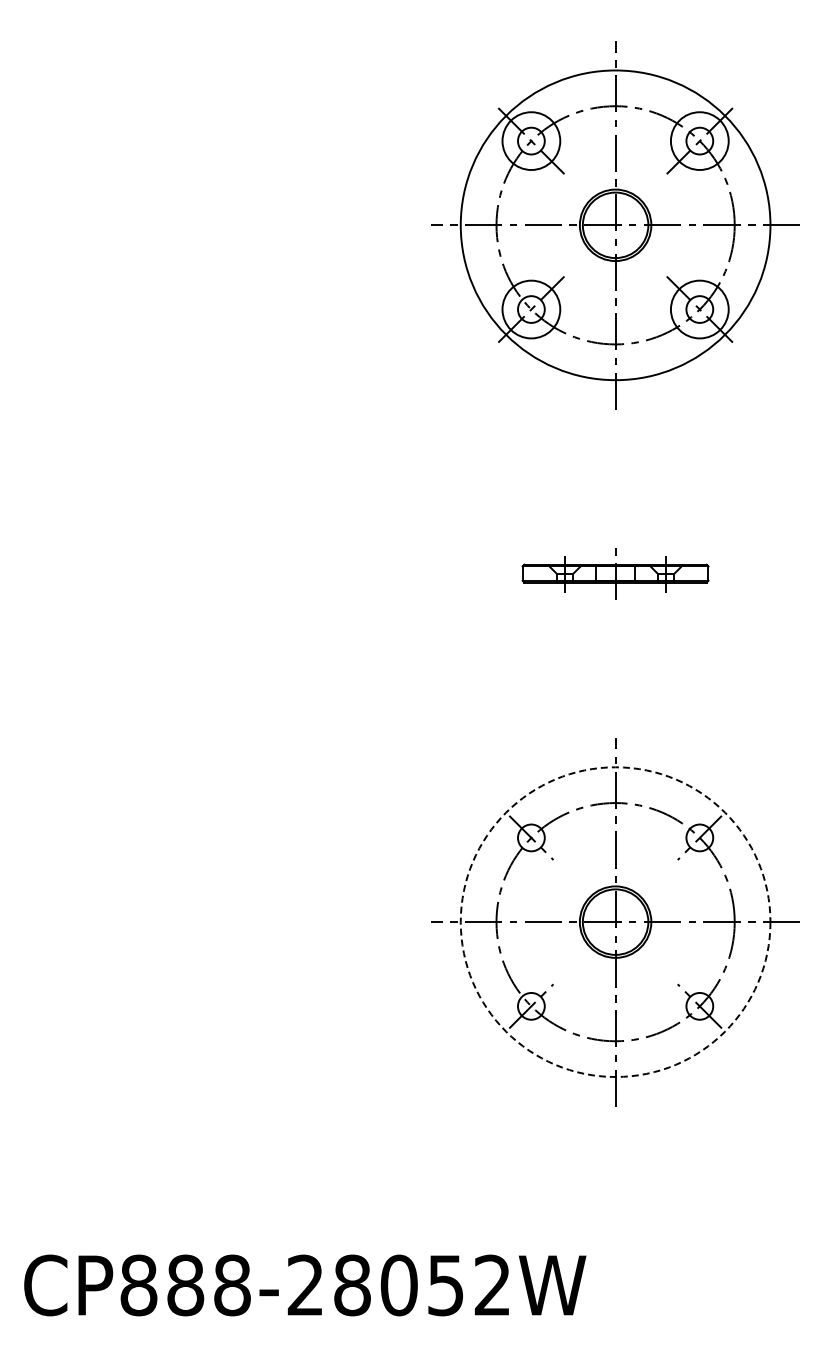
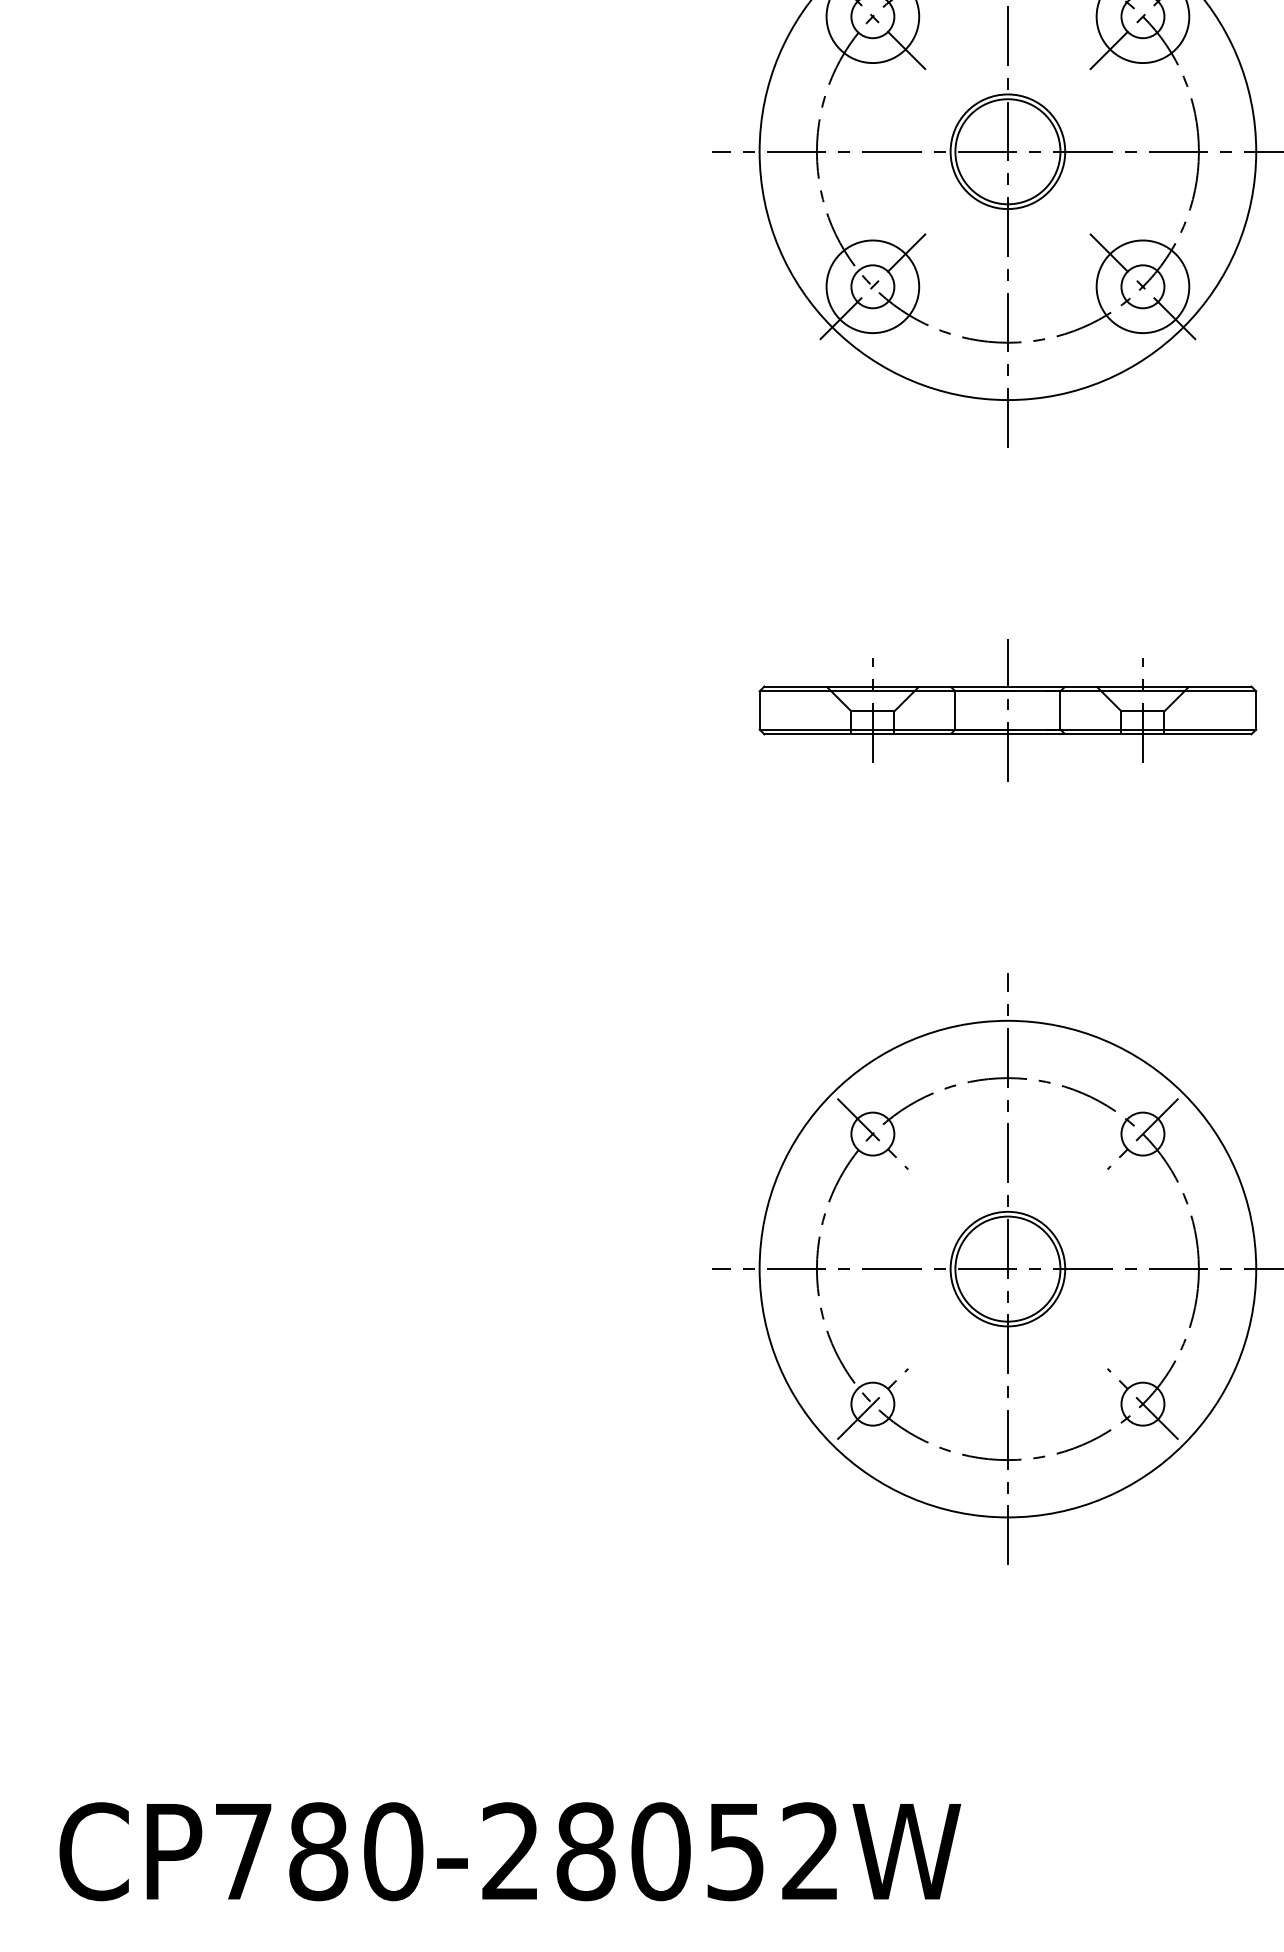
part: (615, 573) -> (1007, 710), size x1.67
circle: (615, 922) -> (1007, 1269), dashed -> solid
text: (185, 1285) -> (318, 1851), CP888-28052W -> CP780-28052W

